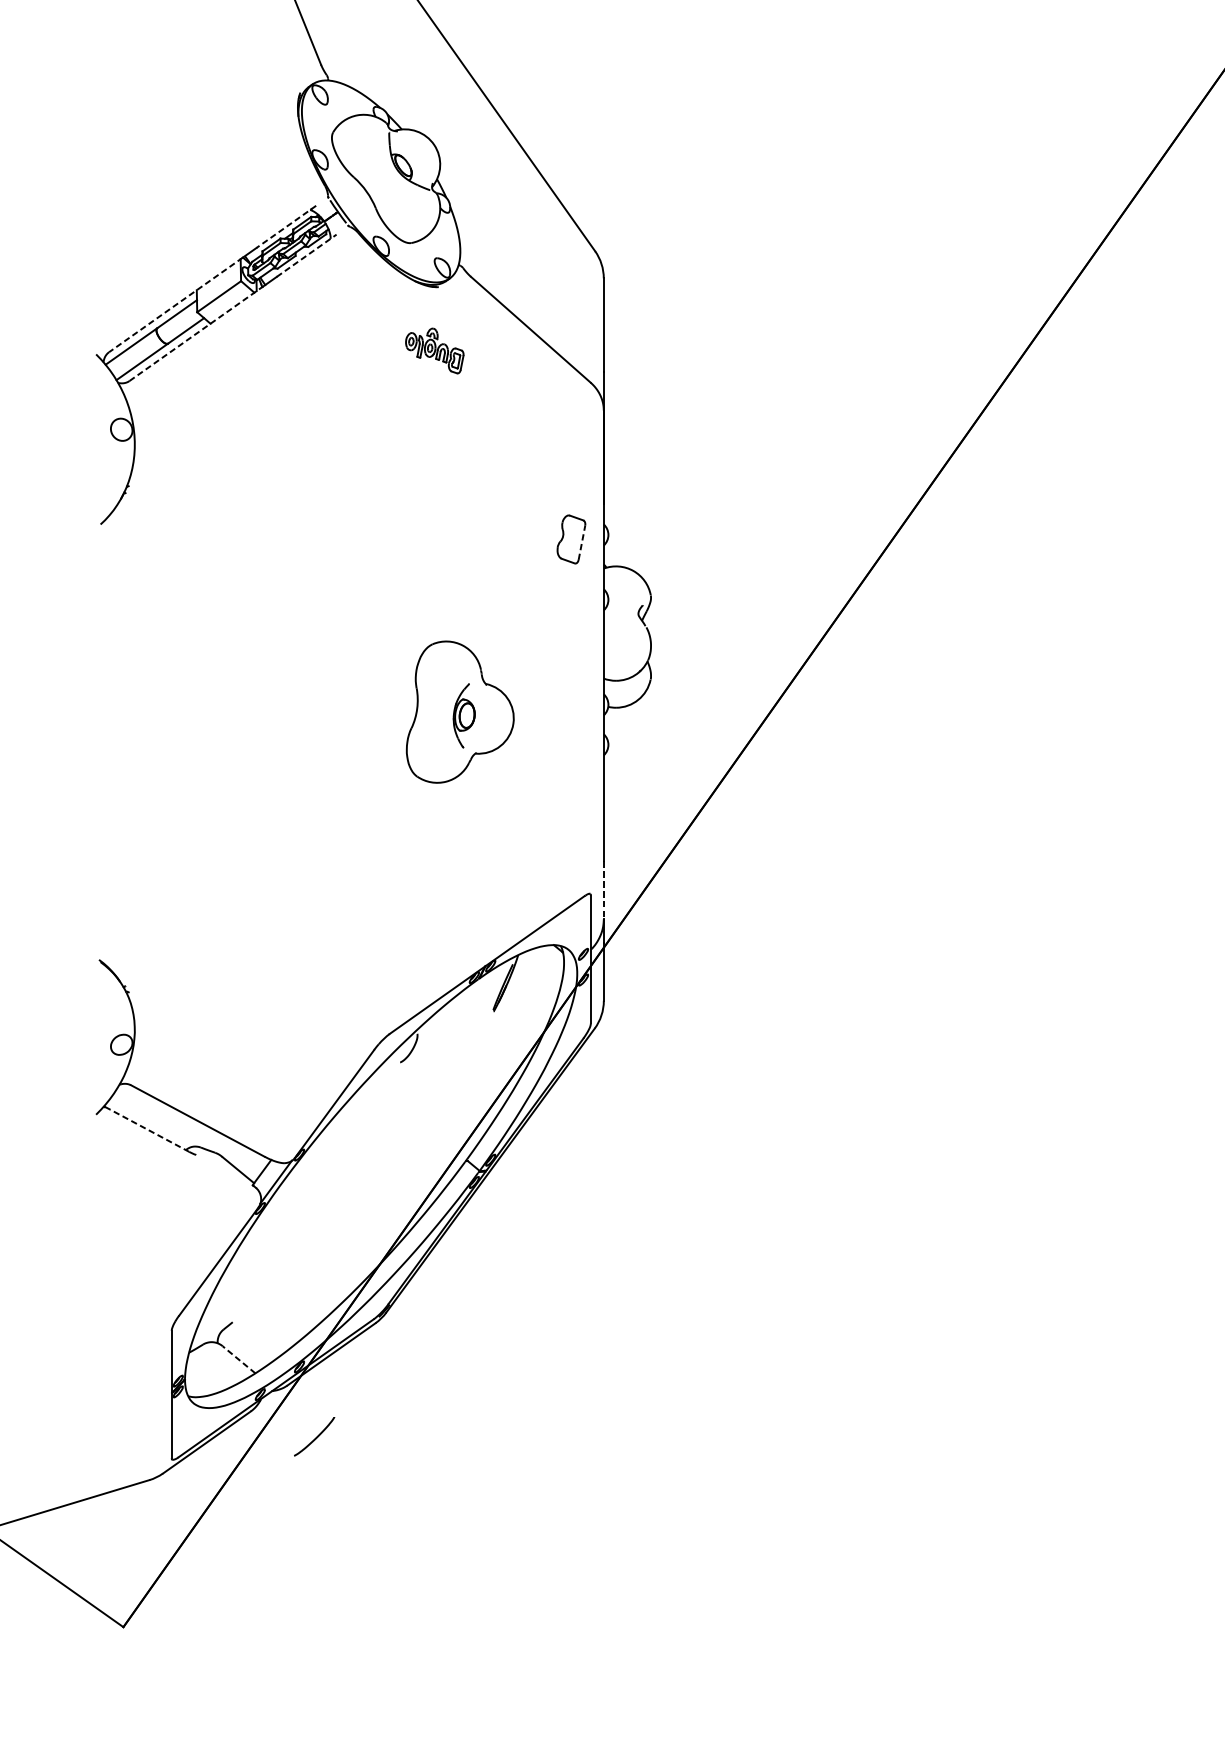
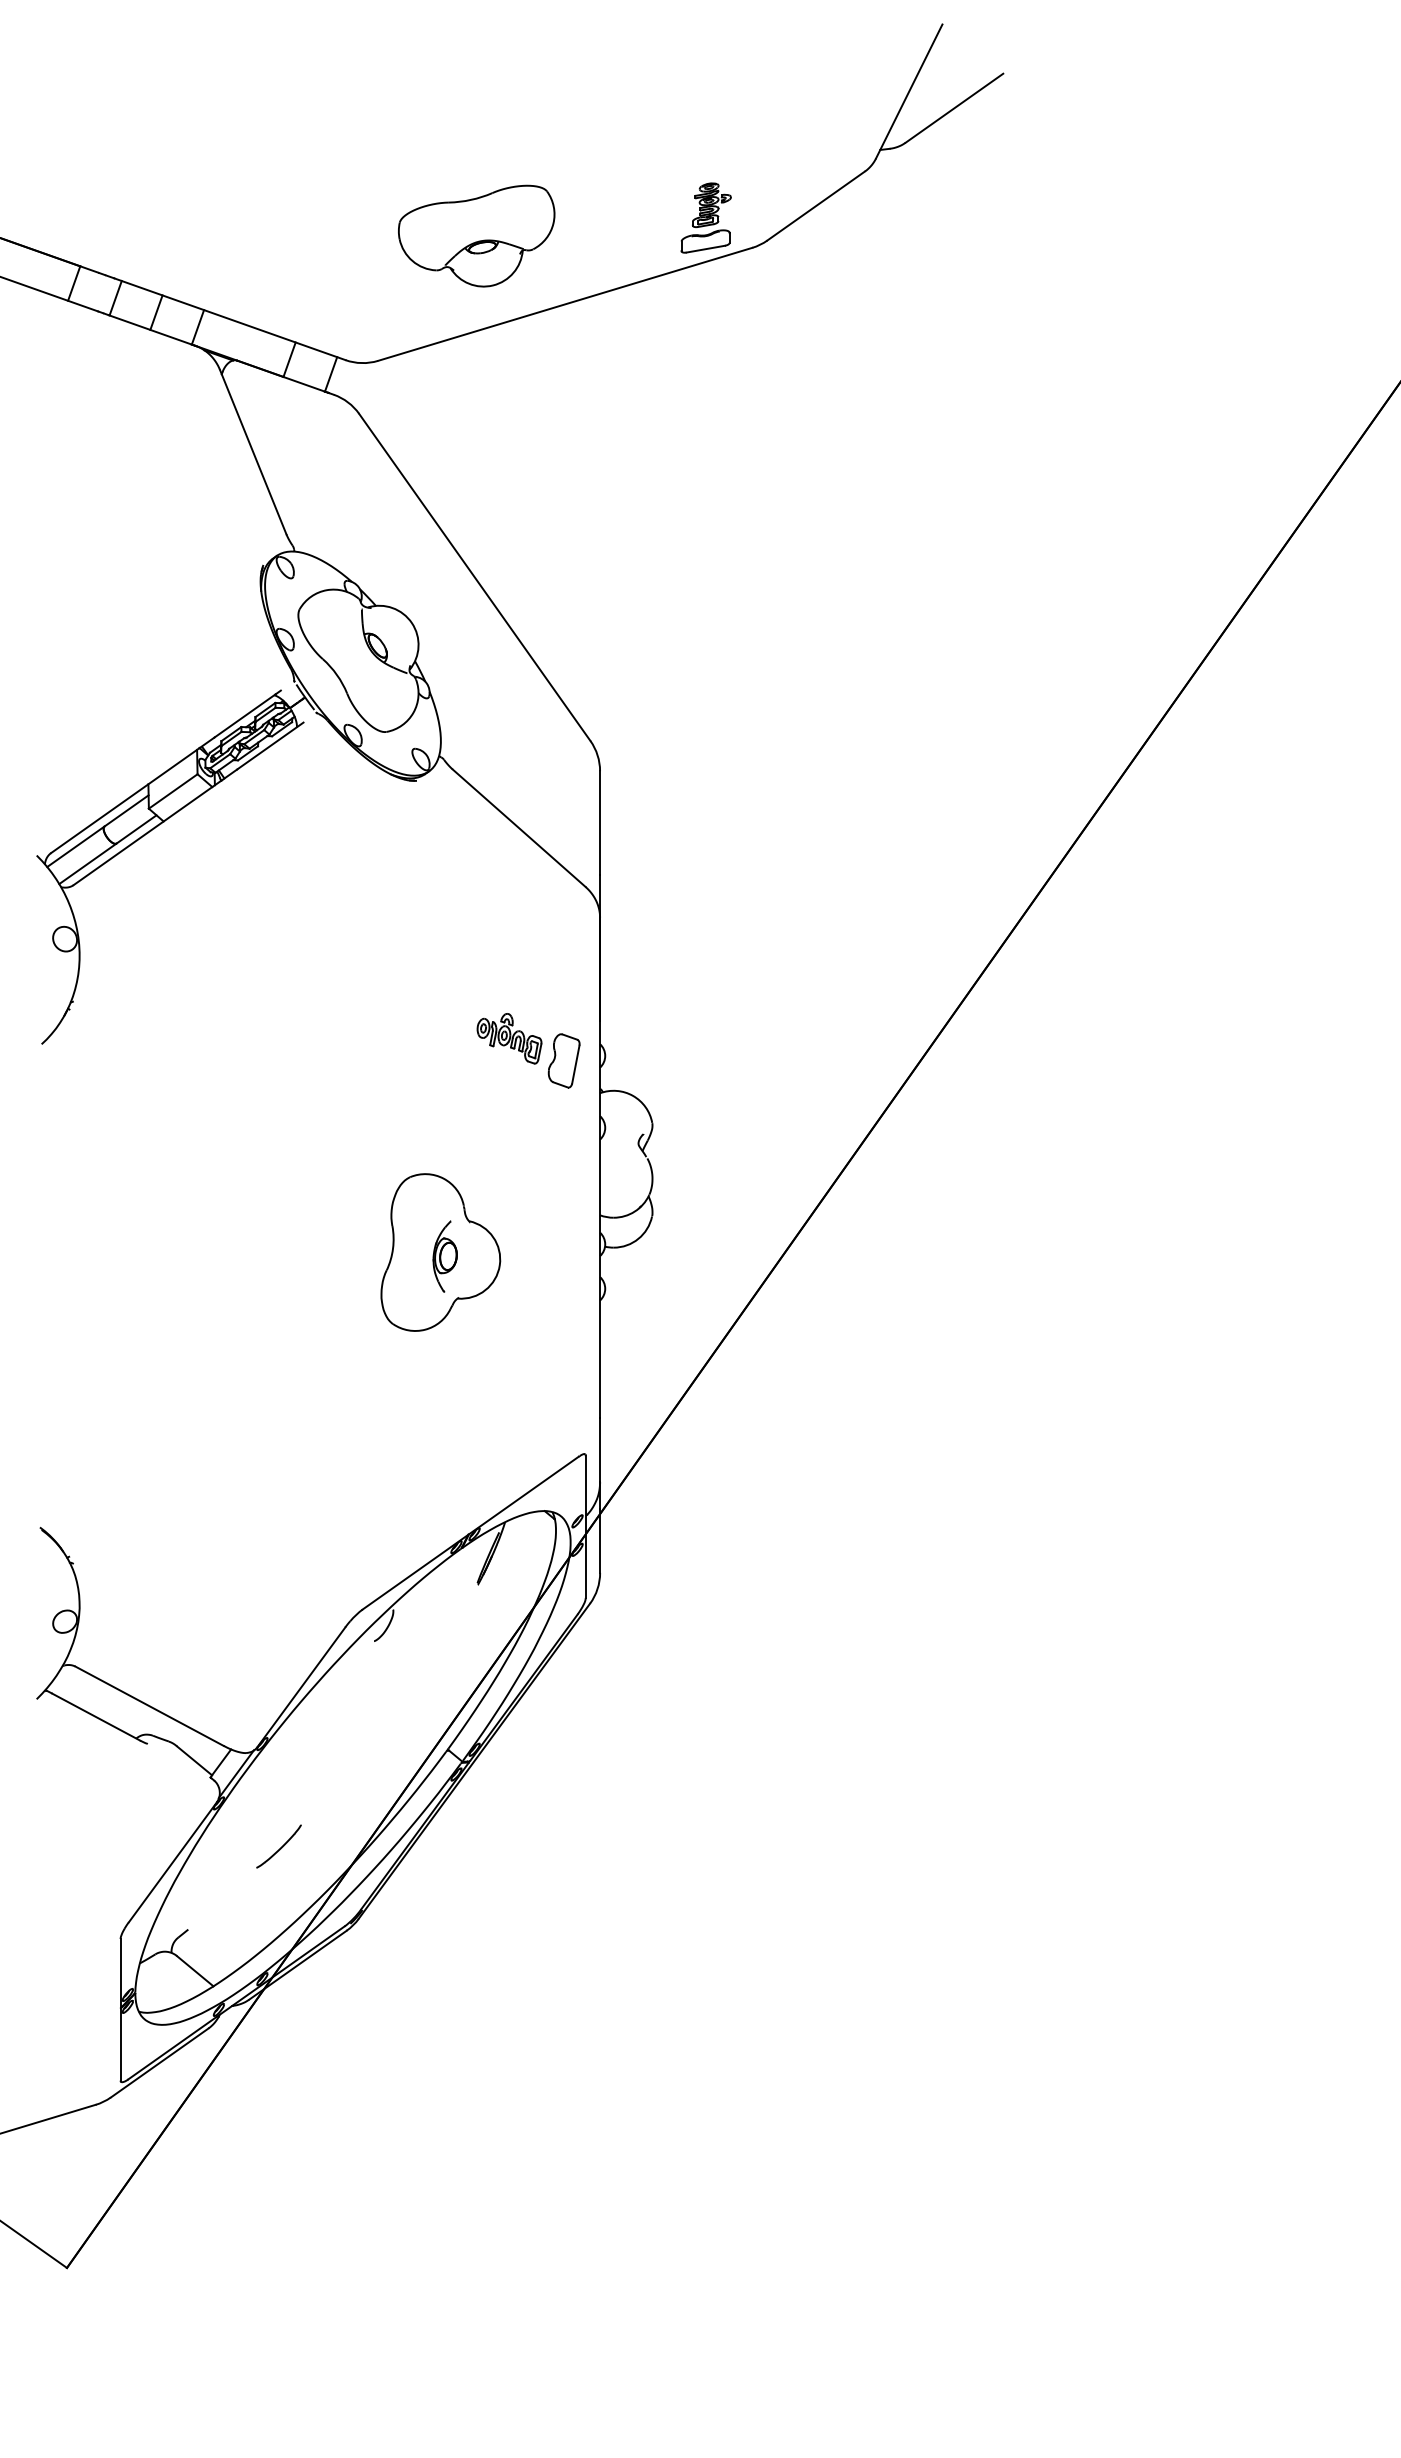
line: (286, 227) -> (247, 714), dashed -> solid
line: (306, 256) -> (270, 746), dashed -> solid
line: (176, 304) -> (125, 800), dashed -> solid
line: (195, 333) -> (147, 832), dashed -> solid
part: (434, 350) -> (509, 1038), moved
line: (581, 542) -> (575, 1064), dashed -> solid
line: (604, 890) -> (600, 1450), dashed -> solid
line: (150, 1131) -> (96, 1717), dashed -> solid
line: (239, 1360) -> (195, 1971), dashed -> solid
part: (314, 1436) -> (278, 1846), moved

